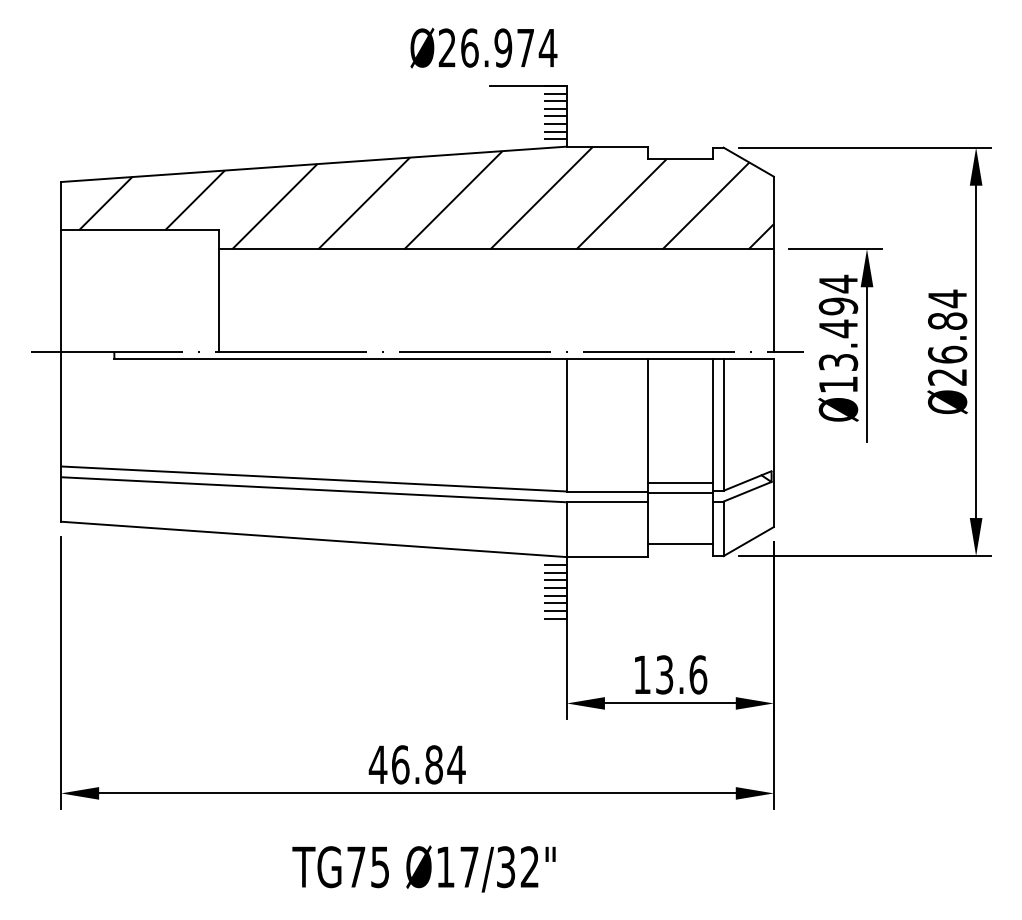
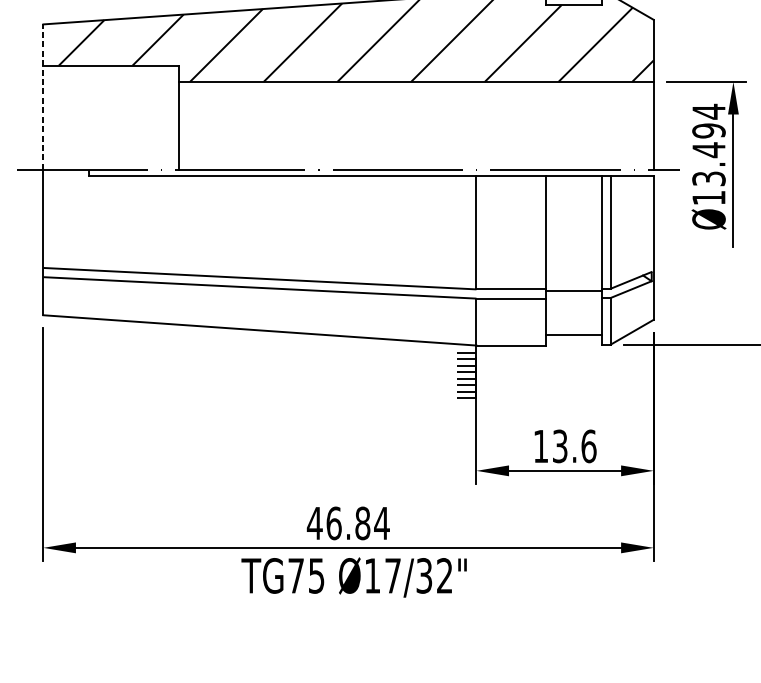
line: (61, 266) -> (43, 96), solid -> dashed
line: (679, 482) -> (572, 281), removed
text: (423, 868) -> (353, 577), moved

